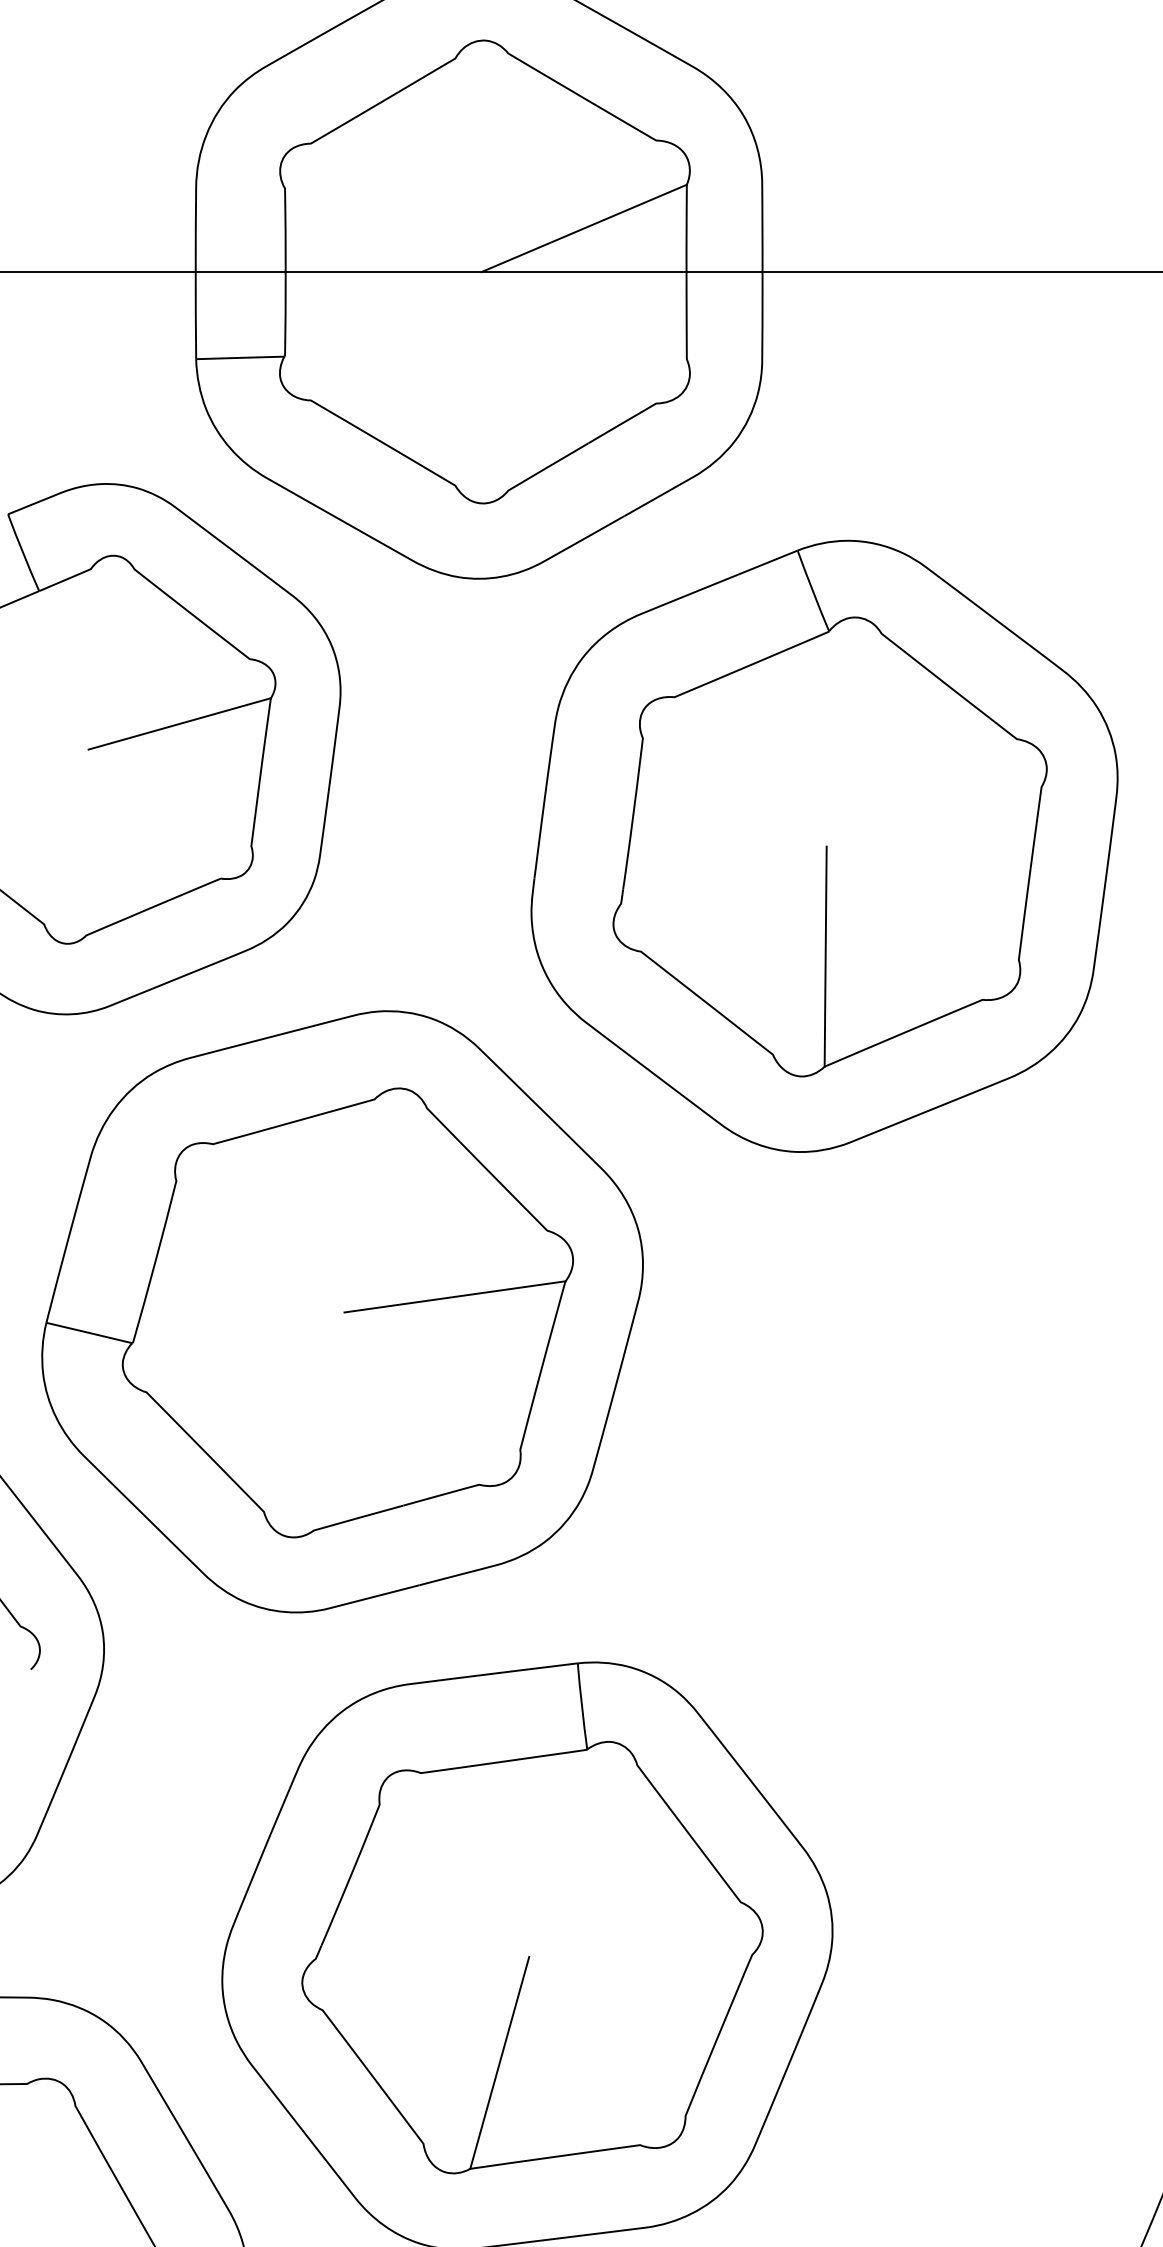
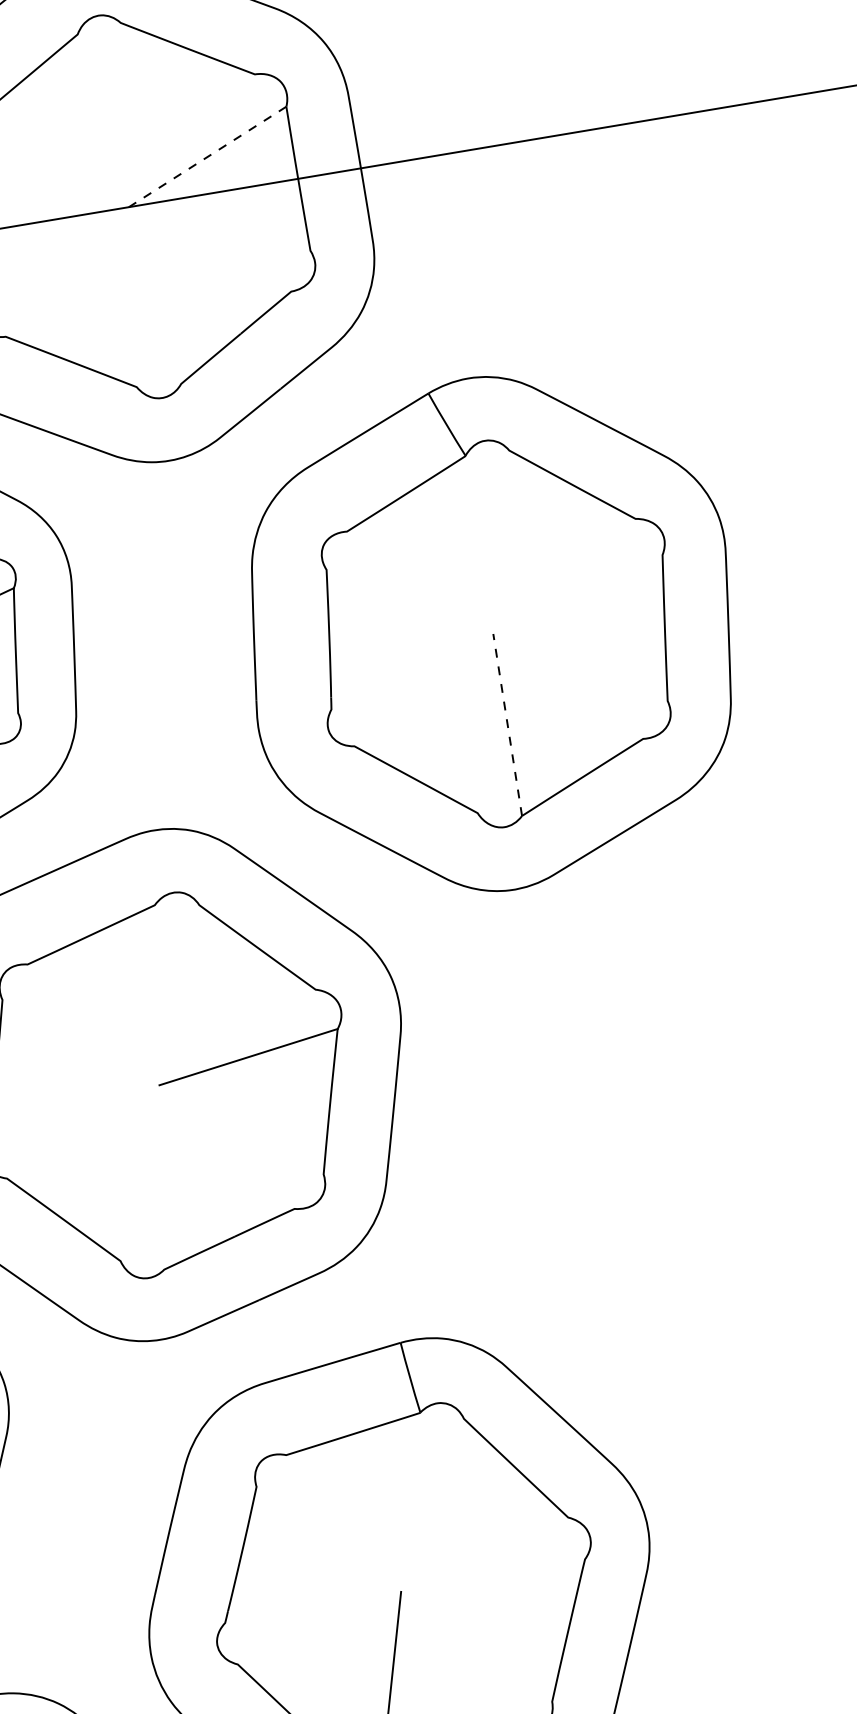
line: (584, 228) -> (207, 156), solid -> dashed
line: (825, 956) -> (507, 724), solid -> dashed

